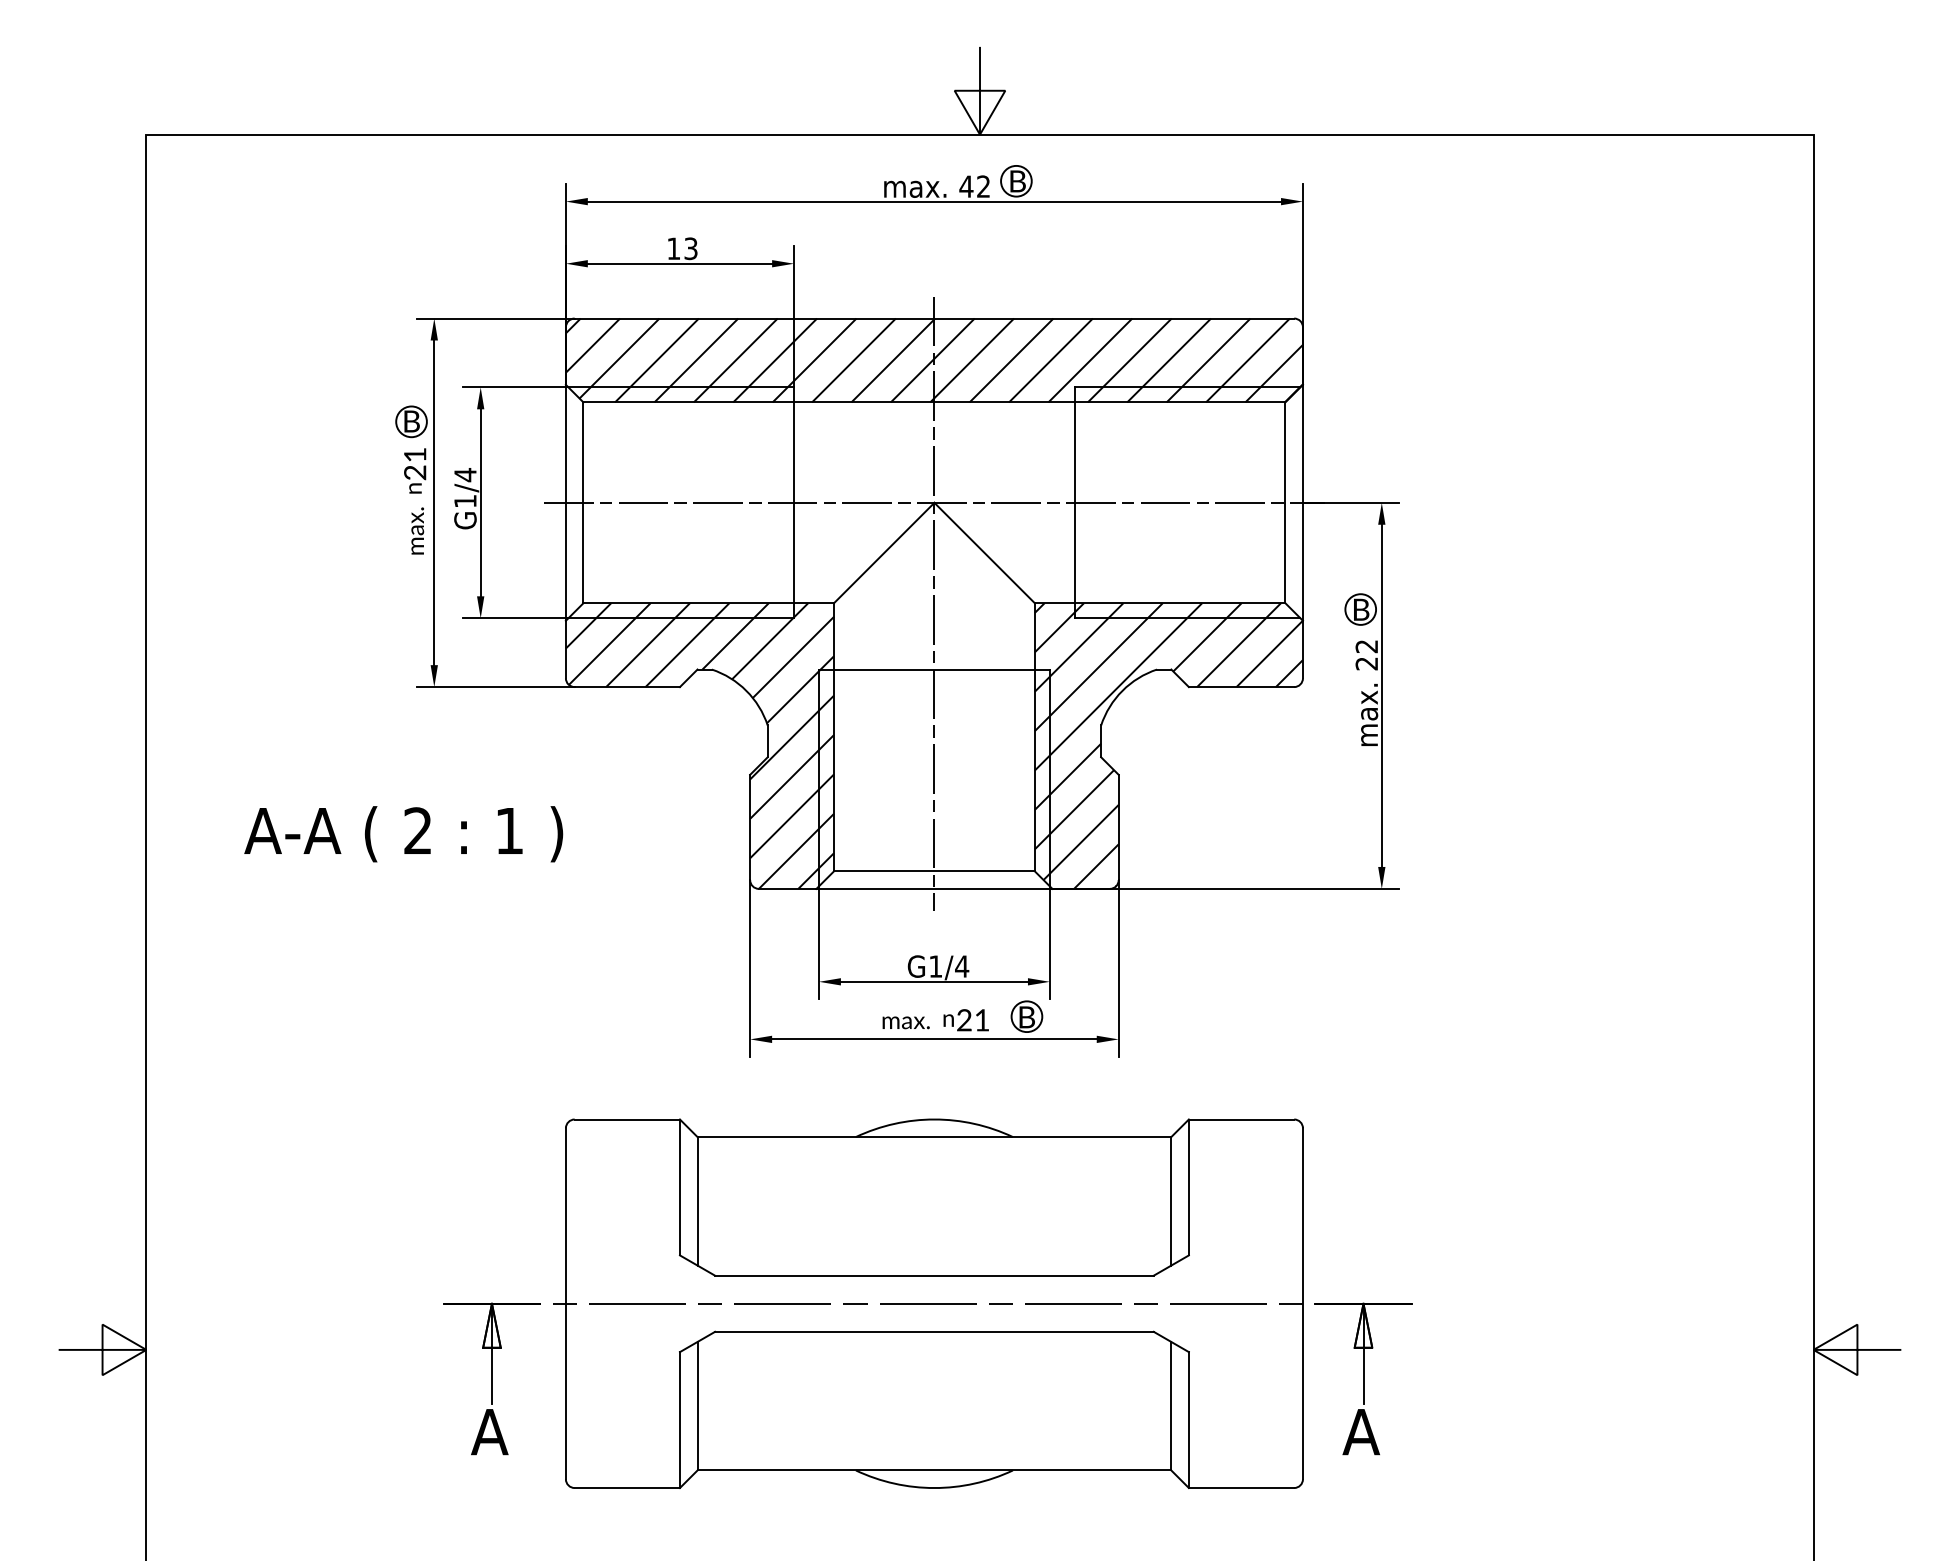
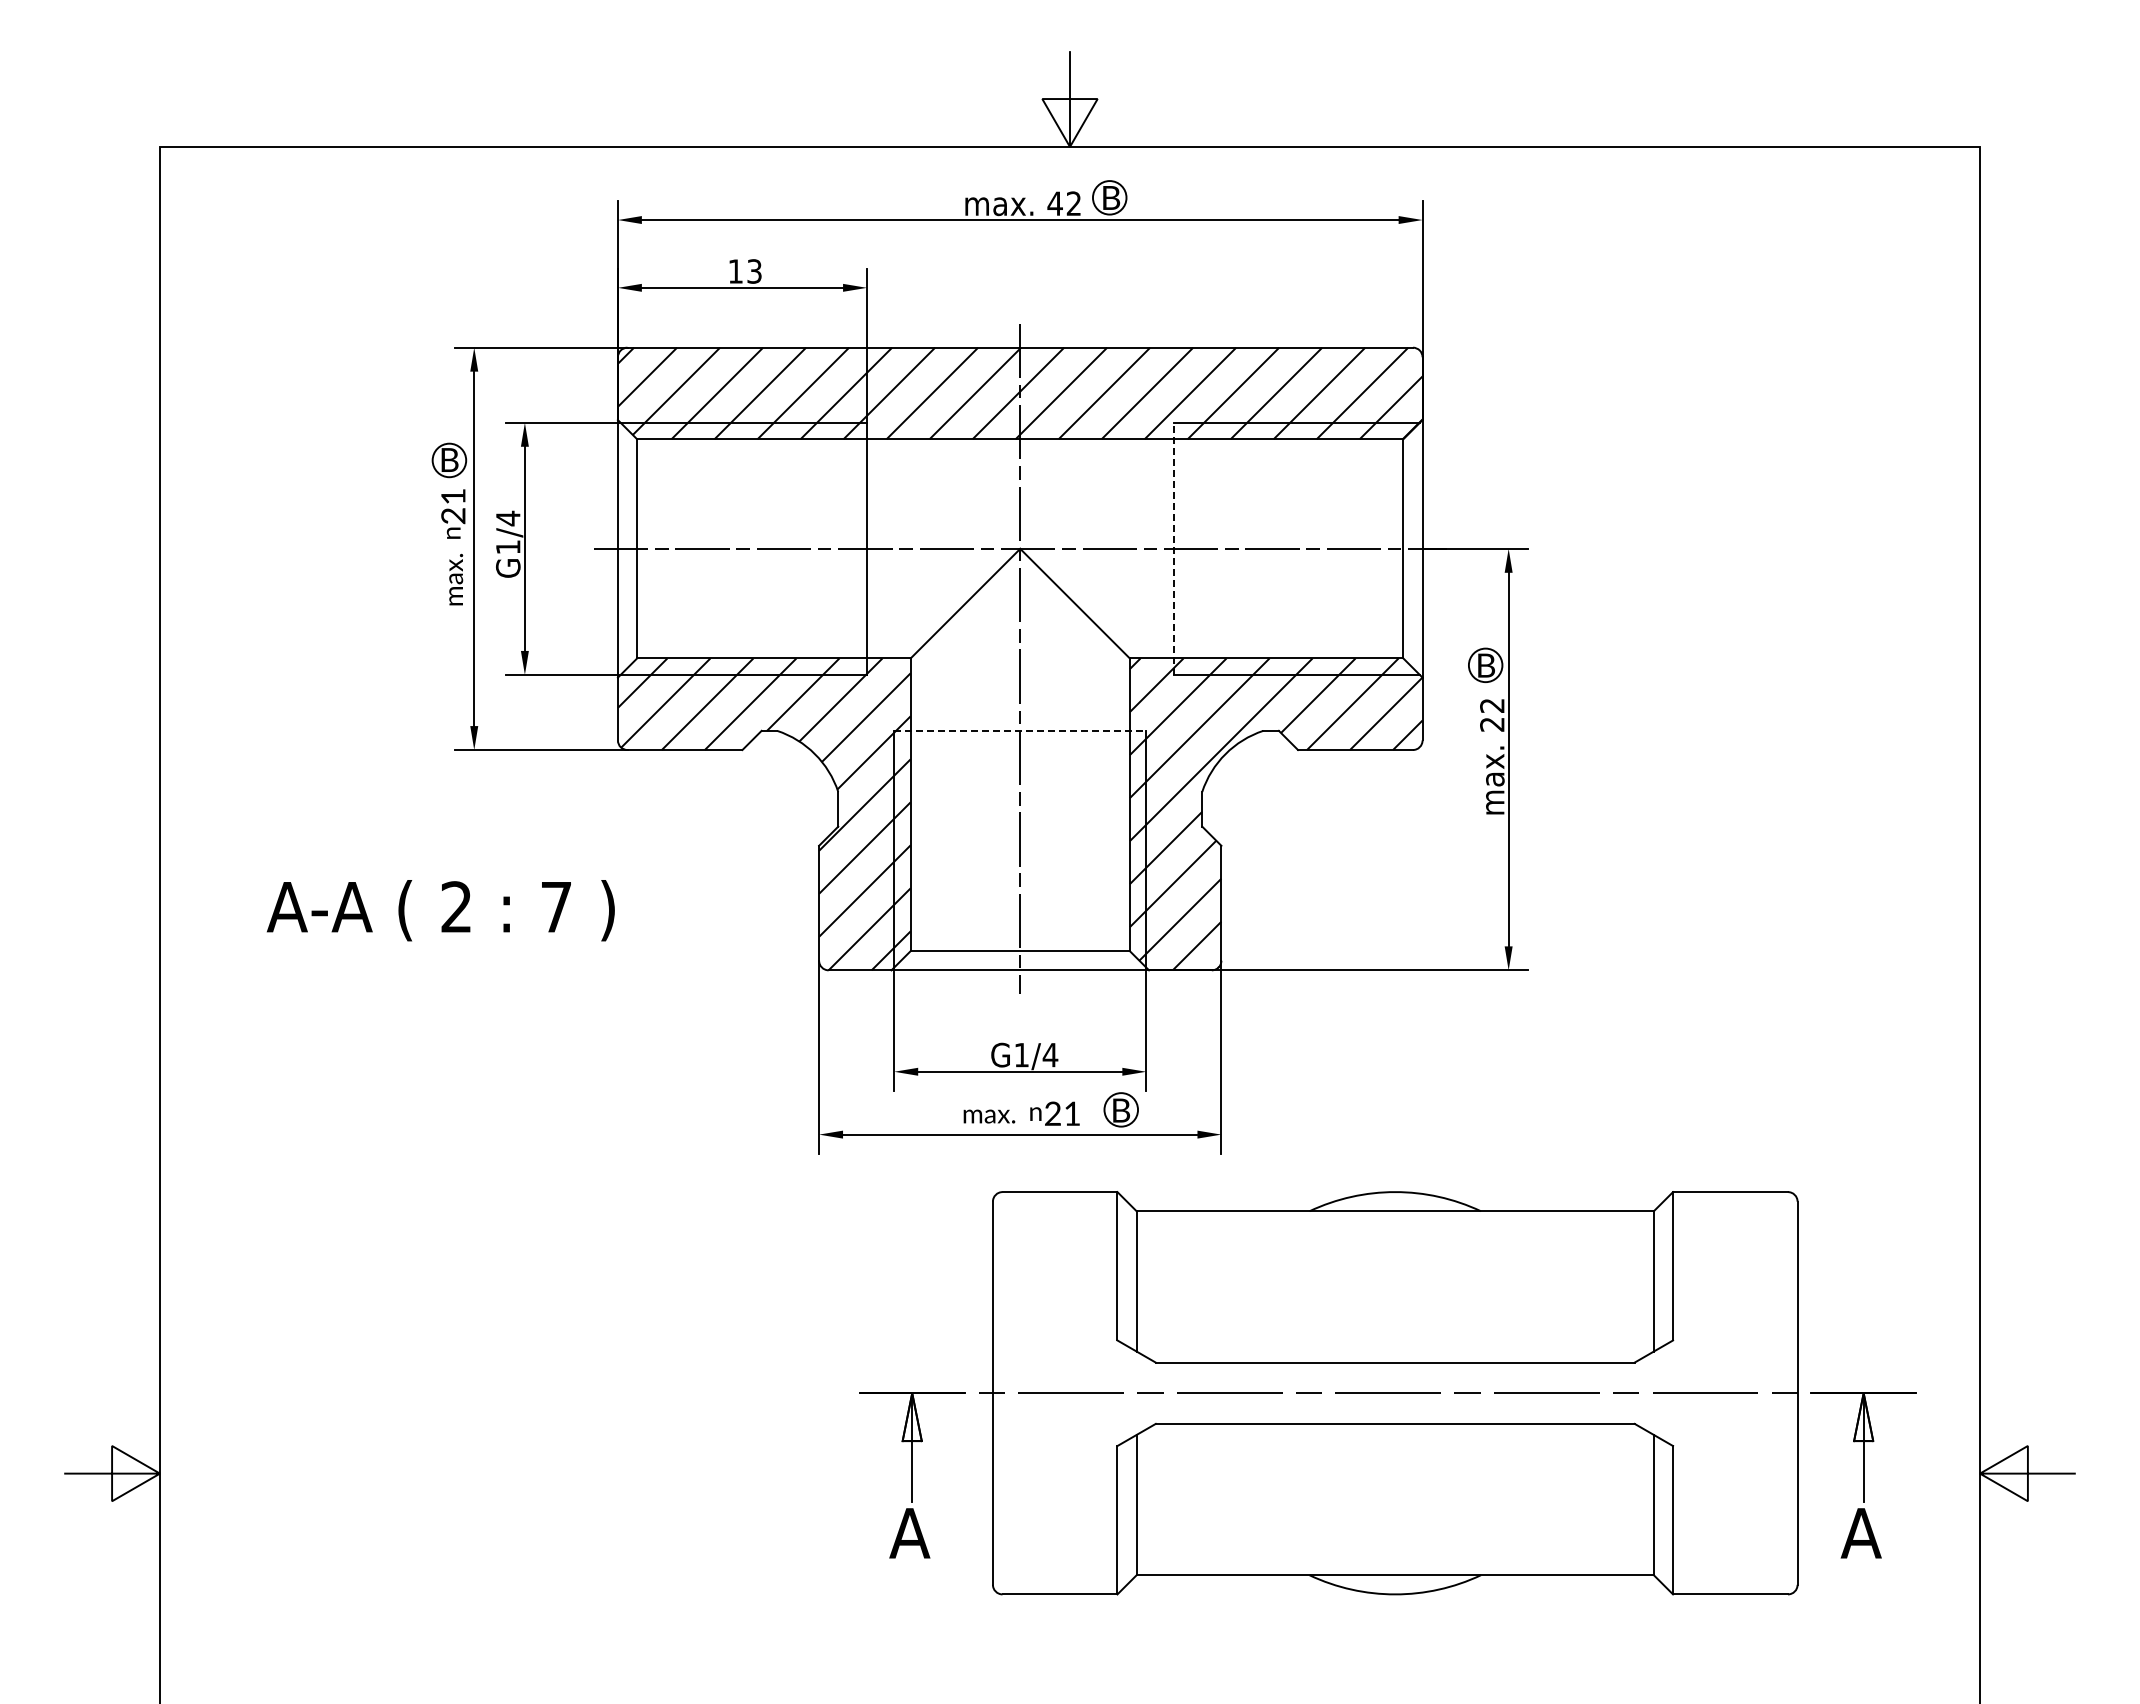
line: (1074, 502) -> (1173, 548), solid -> dashed
line: (934, 669) -> (1020, 730), solid -> dashed
text: (509, 831) -> (556, 907), 1 -> 7
part: (927, 1303) -> (1387, 1393), moved

